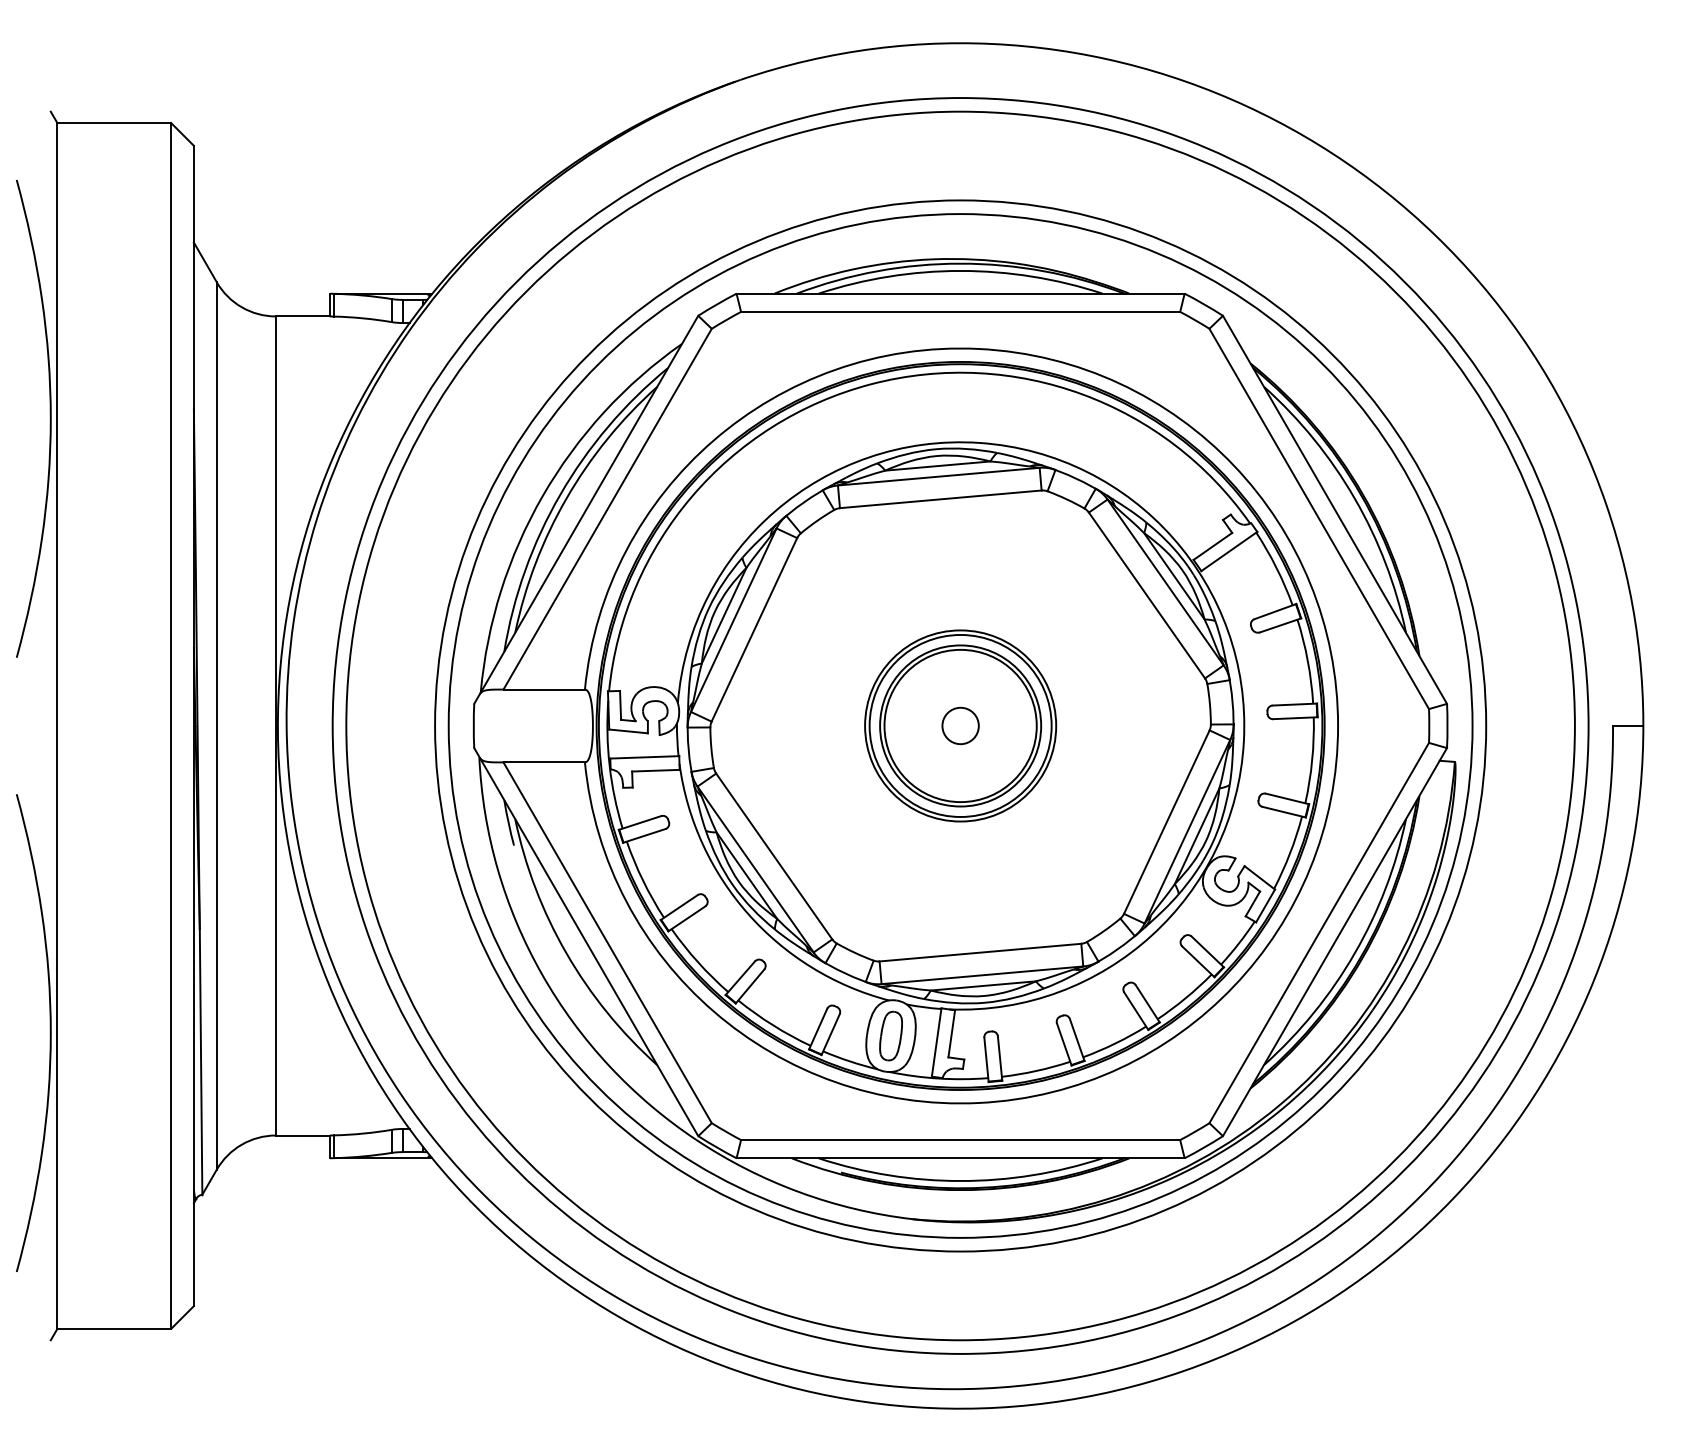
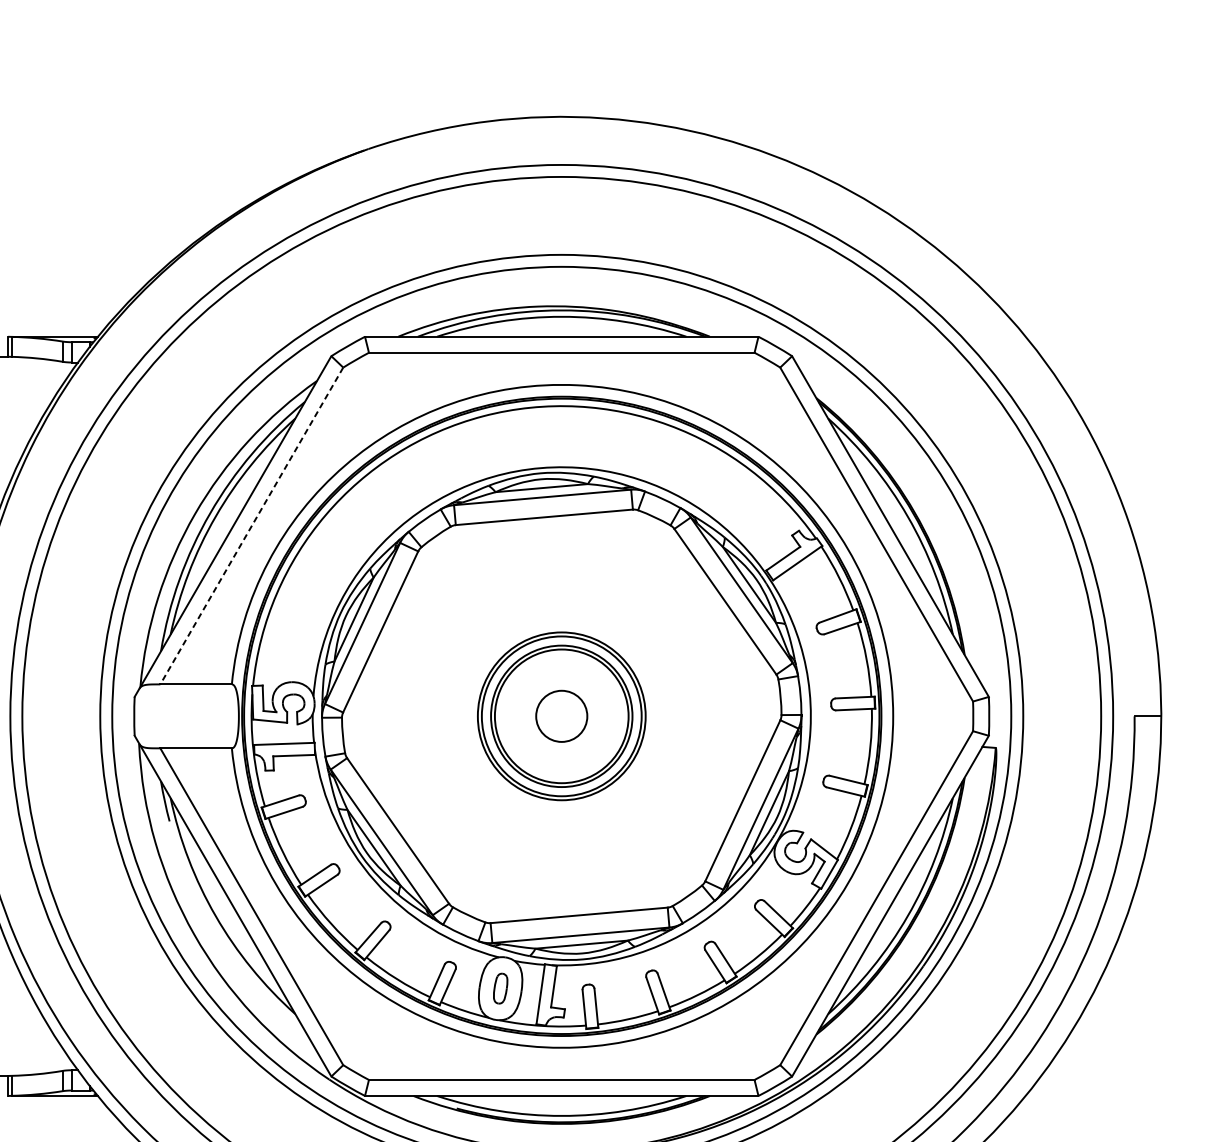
line: (607, 509) -> (251, 526), solid -> dashed
circle: (960, 725) -> (561, 715), size x1.6
part: (890, 1035) -> (500, 988), size x0.7

